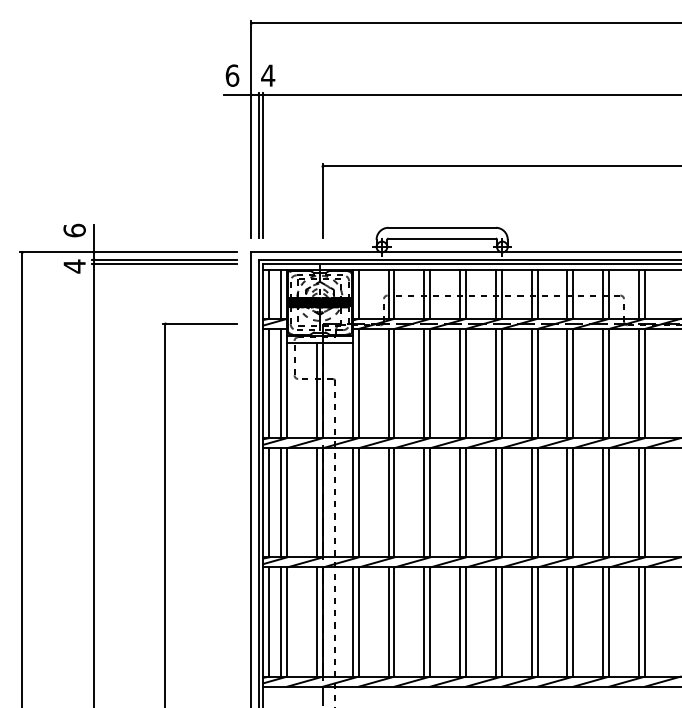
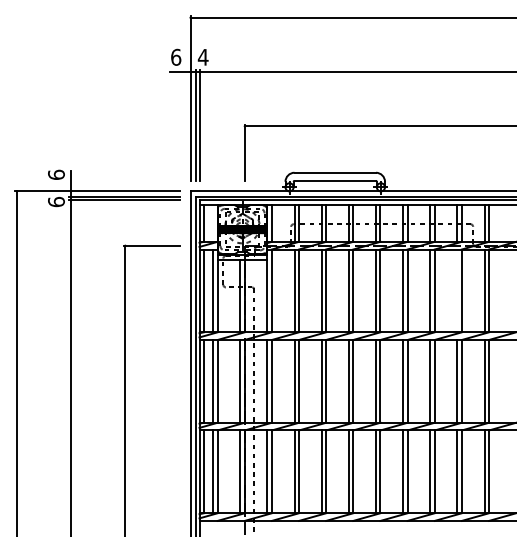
text: (74, 266) -> (56, 202), 4 -> 6
line: (281, 293) -> (213, 222), removed
line: (603, 383) -> (457, 290), removed

